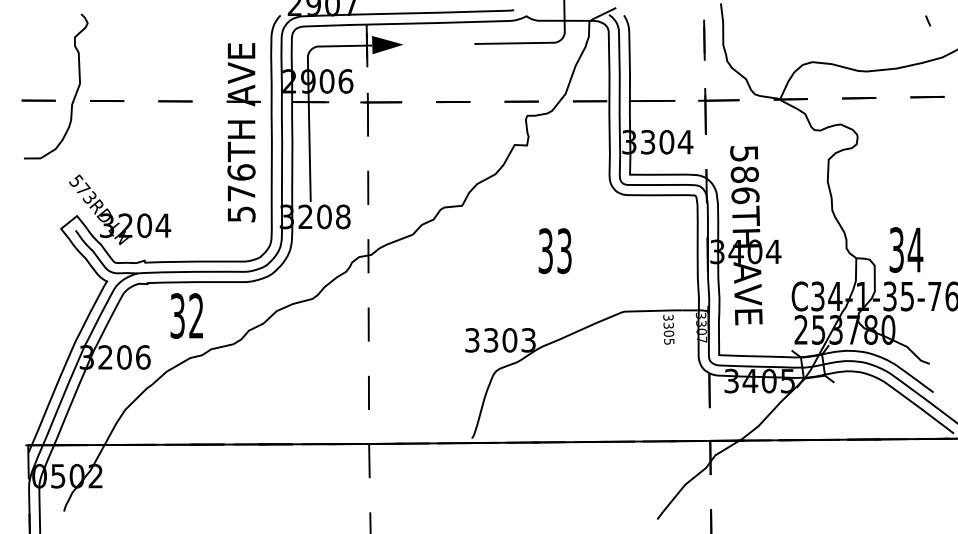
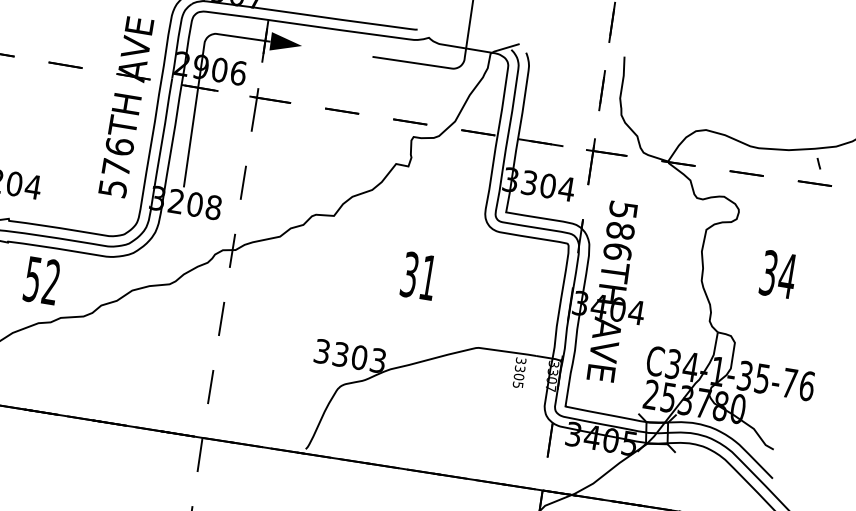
curve: (928, 20) -> (819, 163), moved
text: (906, 249) -> (778, 274), moved
text: (564, 251) -> (428, 278), 33 -> 31
text: (177, 315) -> (32, 278), 32 -> 52

